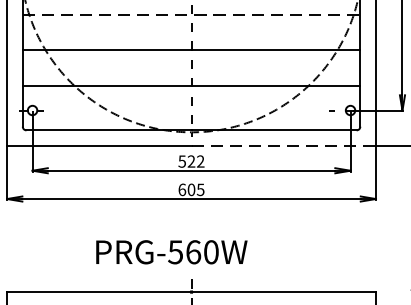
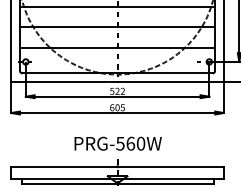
line: (193, 14) -> (118, 6), dashed -> solid
line: (283, 146) -> (170, 82), dashed -> solid
text: (170, 251) -> (117, 143), moved

